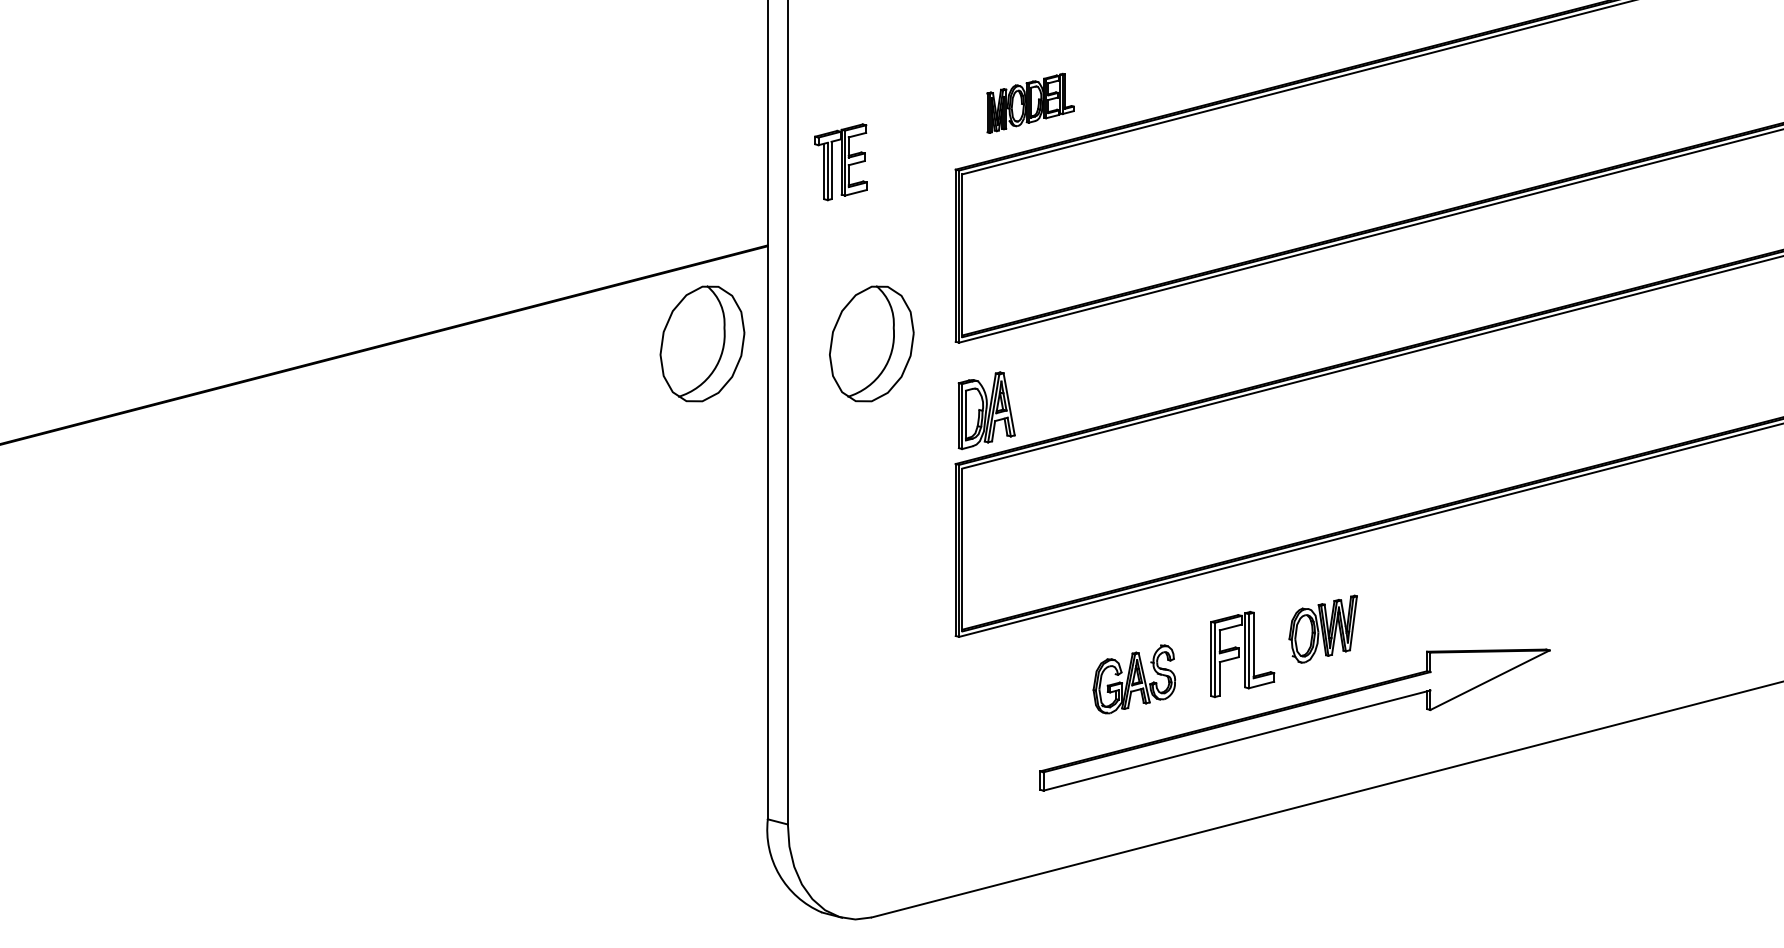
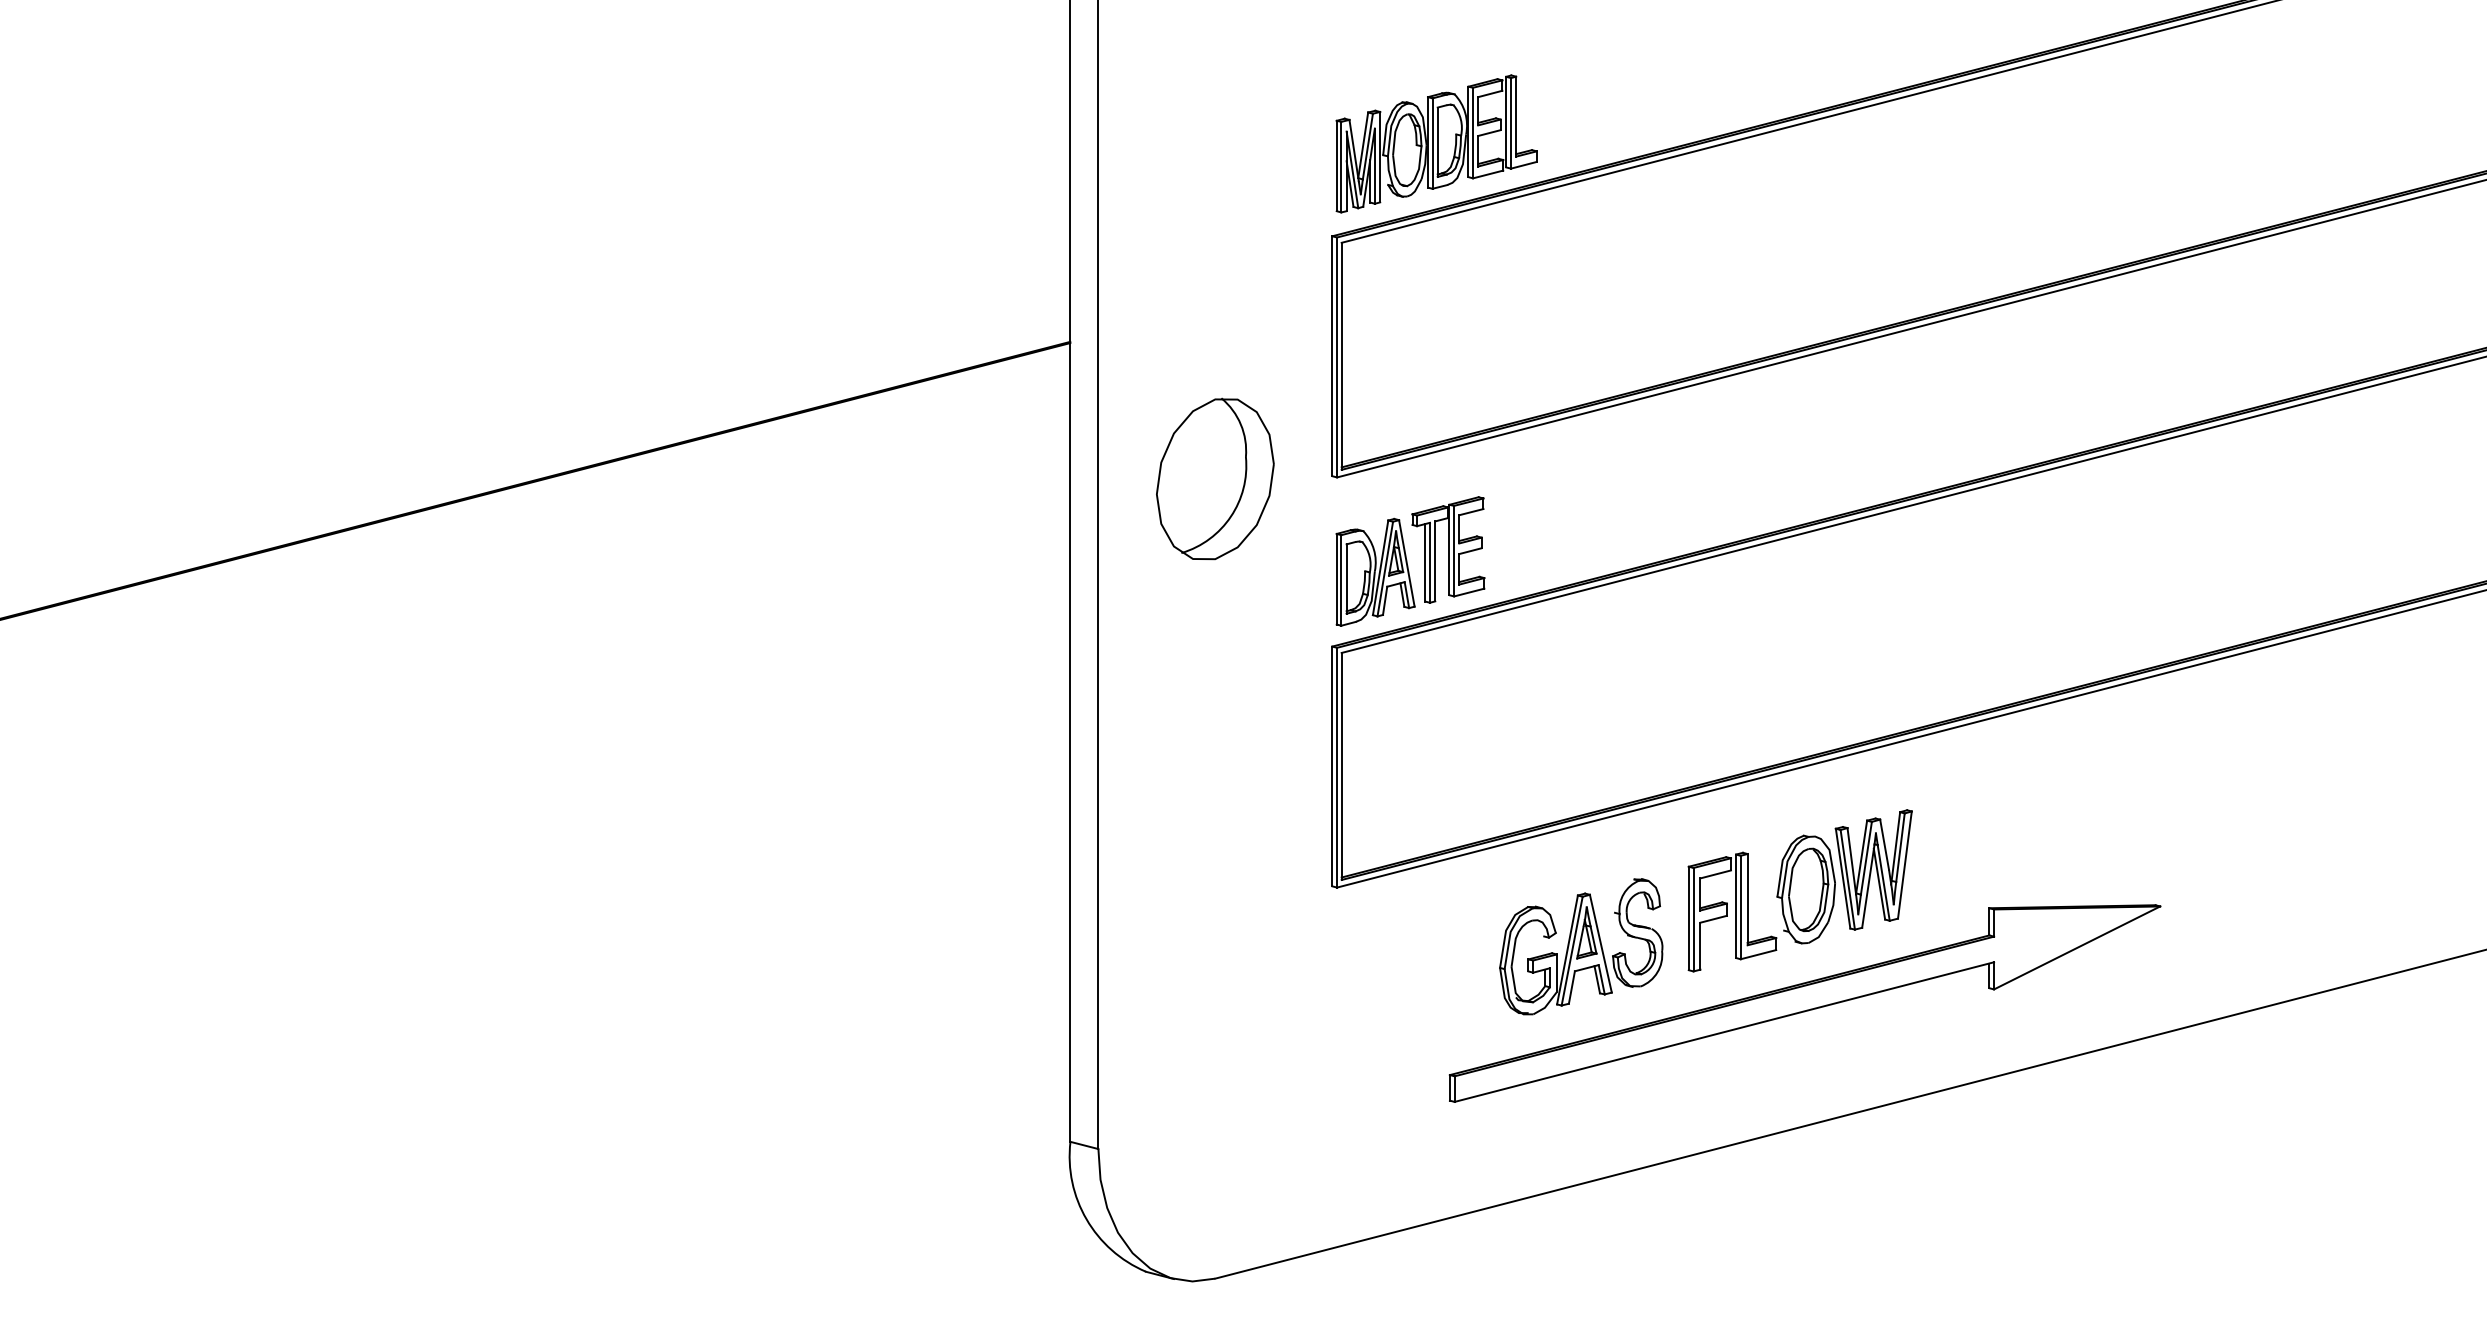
part: (1030, 103) -> (1436, 143), size x1.67
part: (841, 161) -> (1448, 549), moved
part: (702, 343) -> (979, 478), removed
part: (1323, 628) -> (1844, 876), size x1.43
part: (1134, 679) -> (1581, 946), size x1.43

